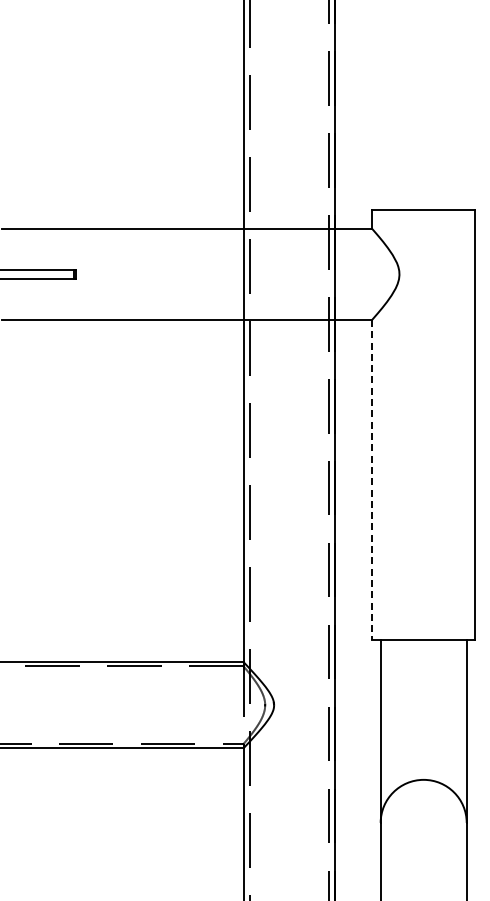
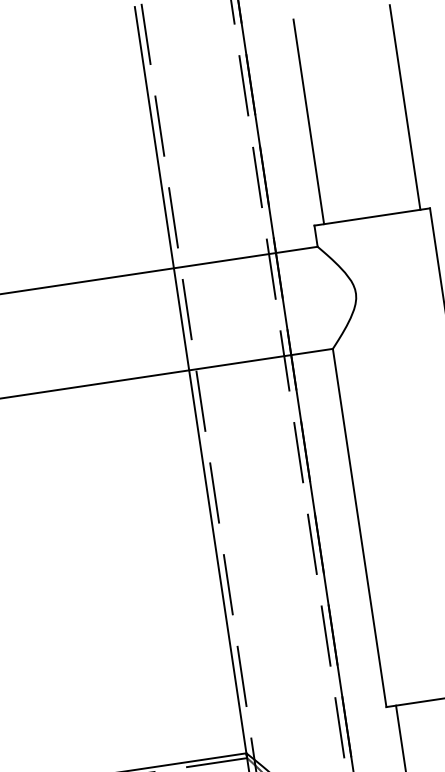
line: (380, 118) -> (308, 121), added
line: (466, 118) -> (404, 107), added
line: (372, 480) -> (360, 528), dashed -> solid

